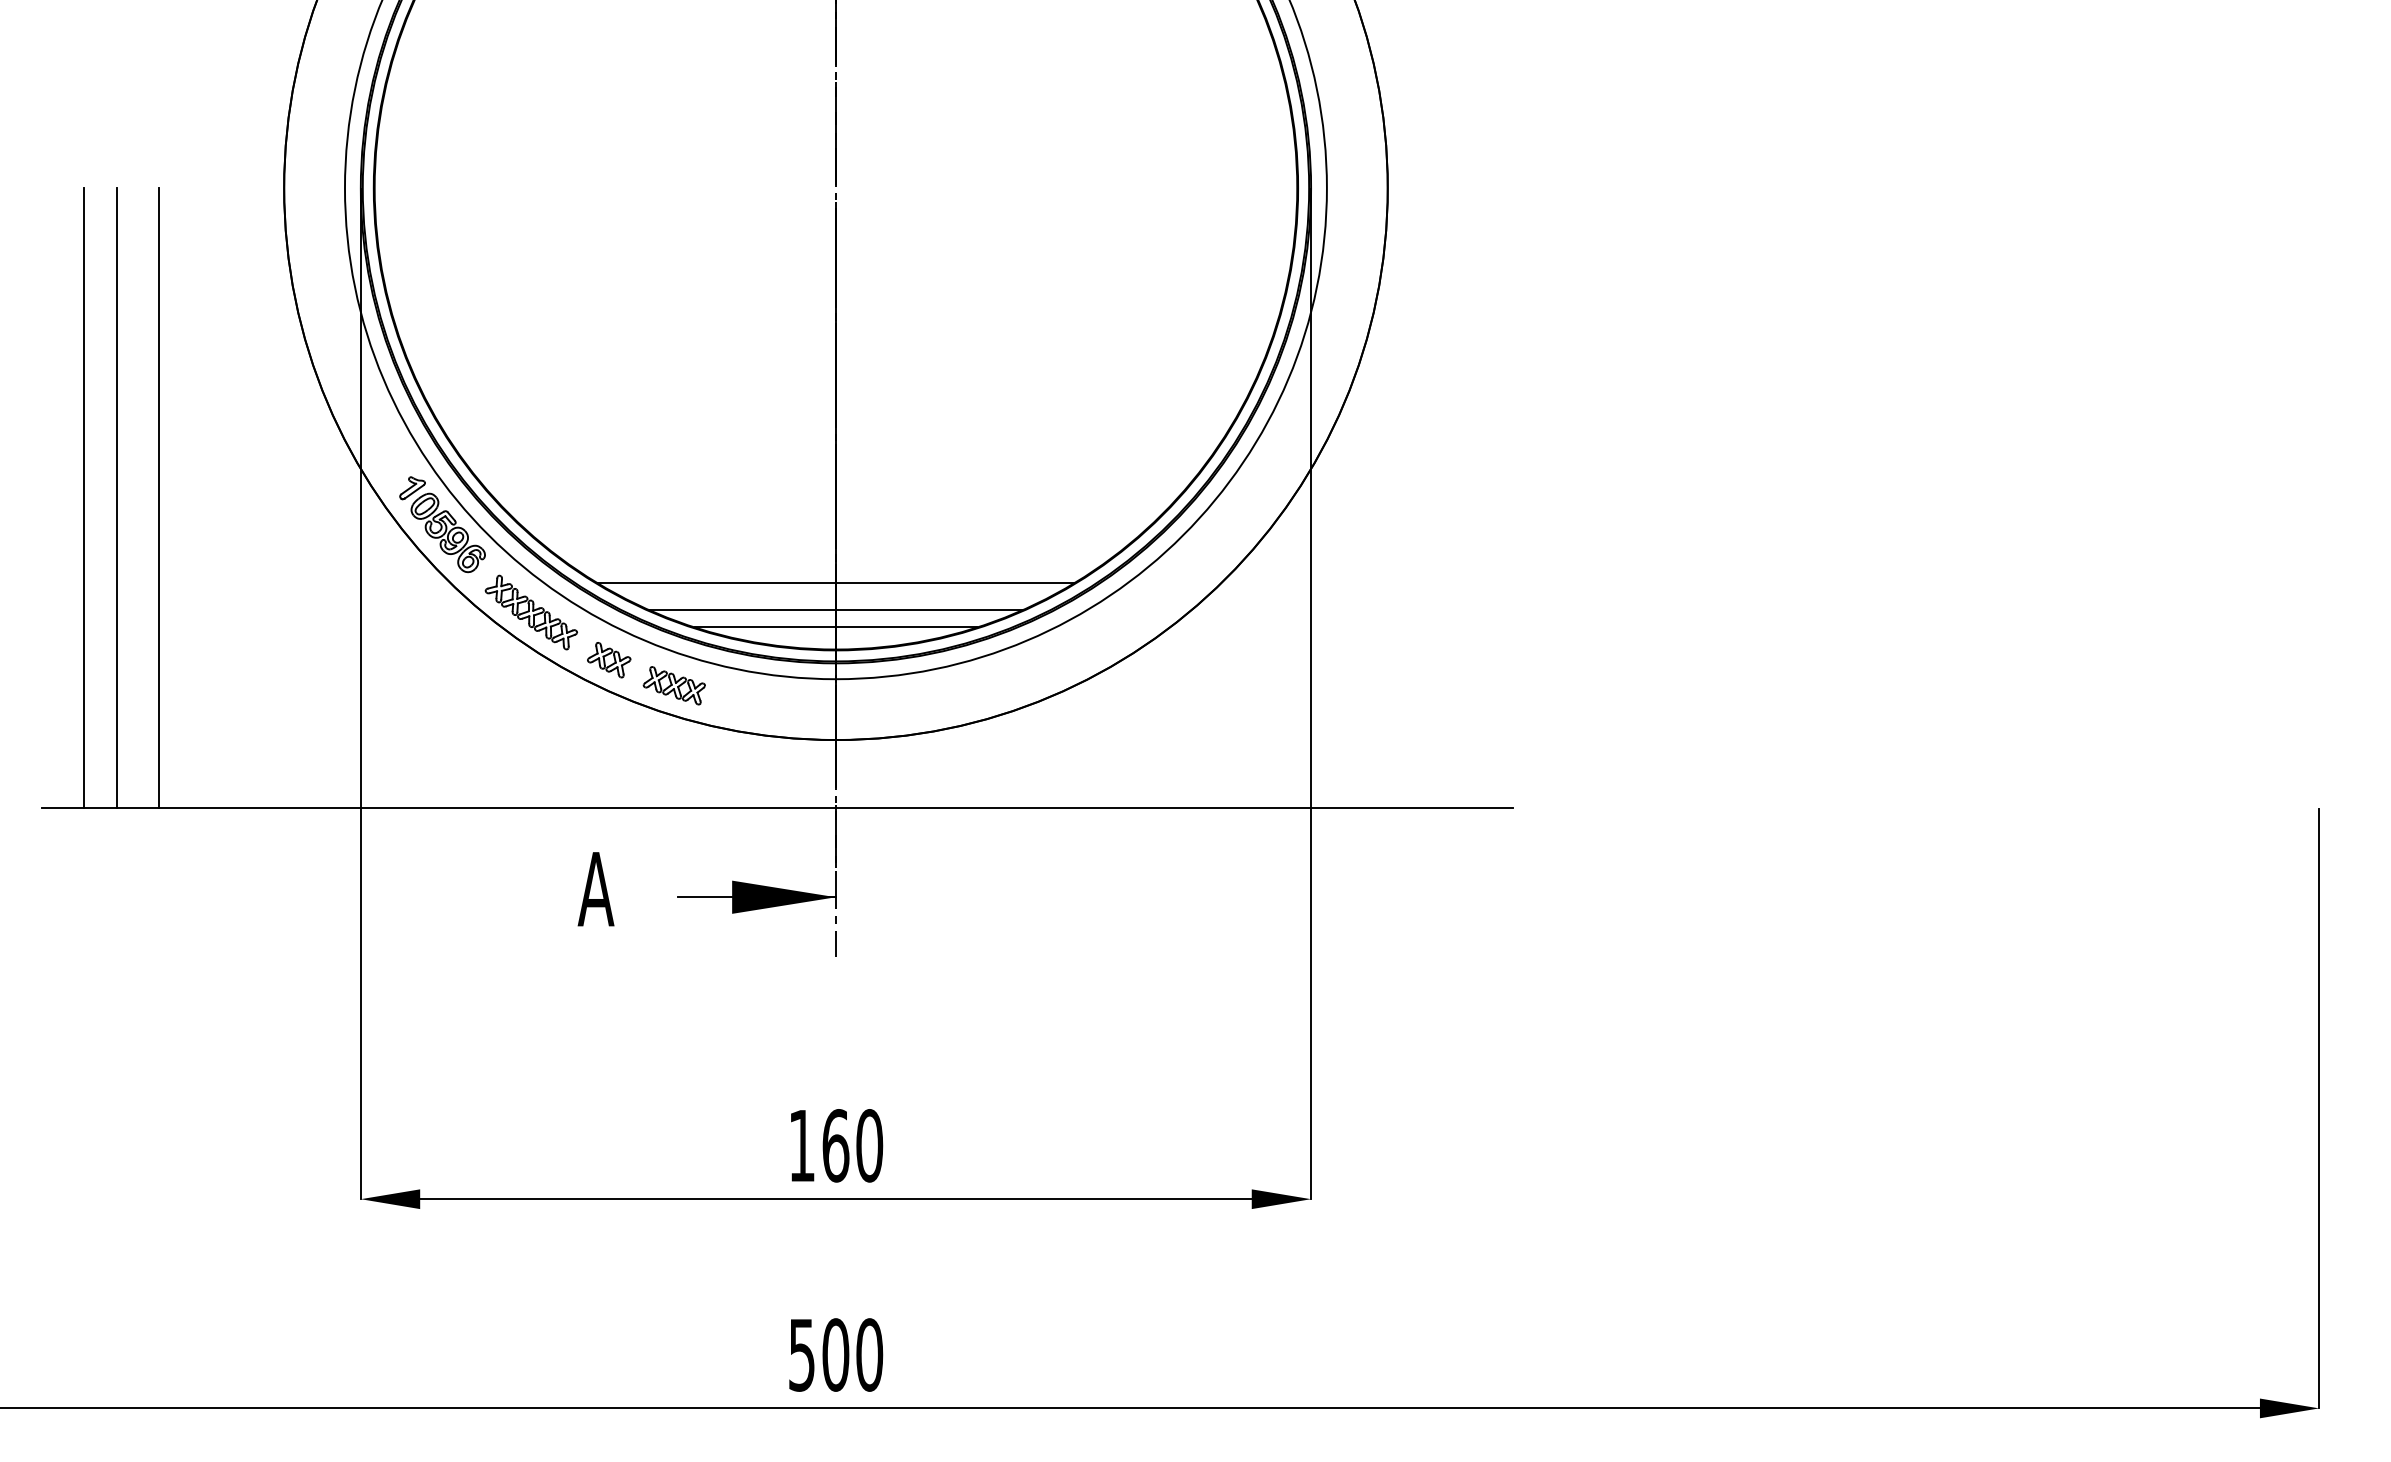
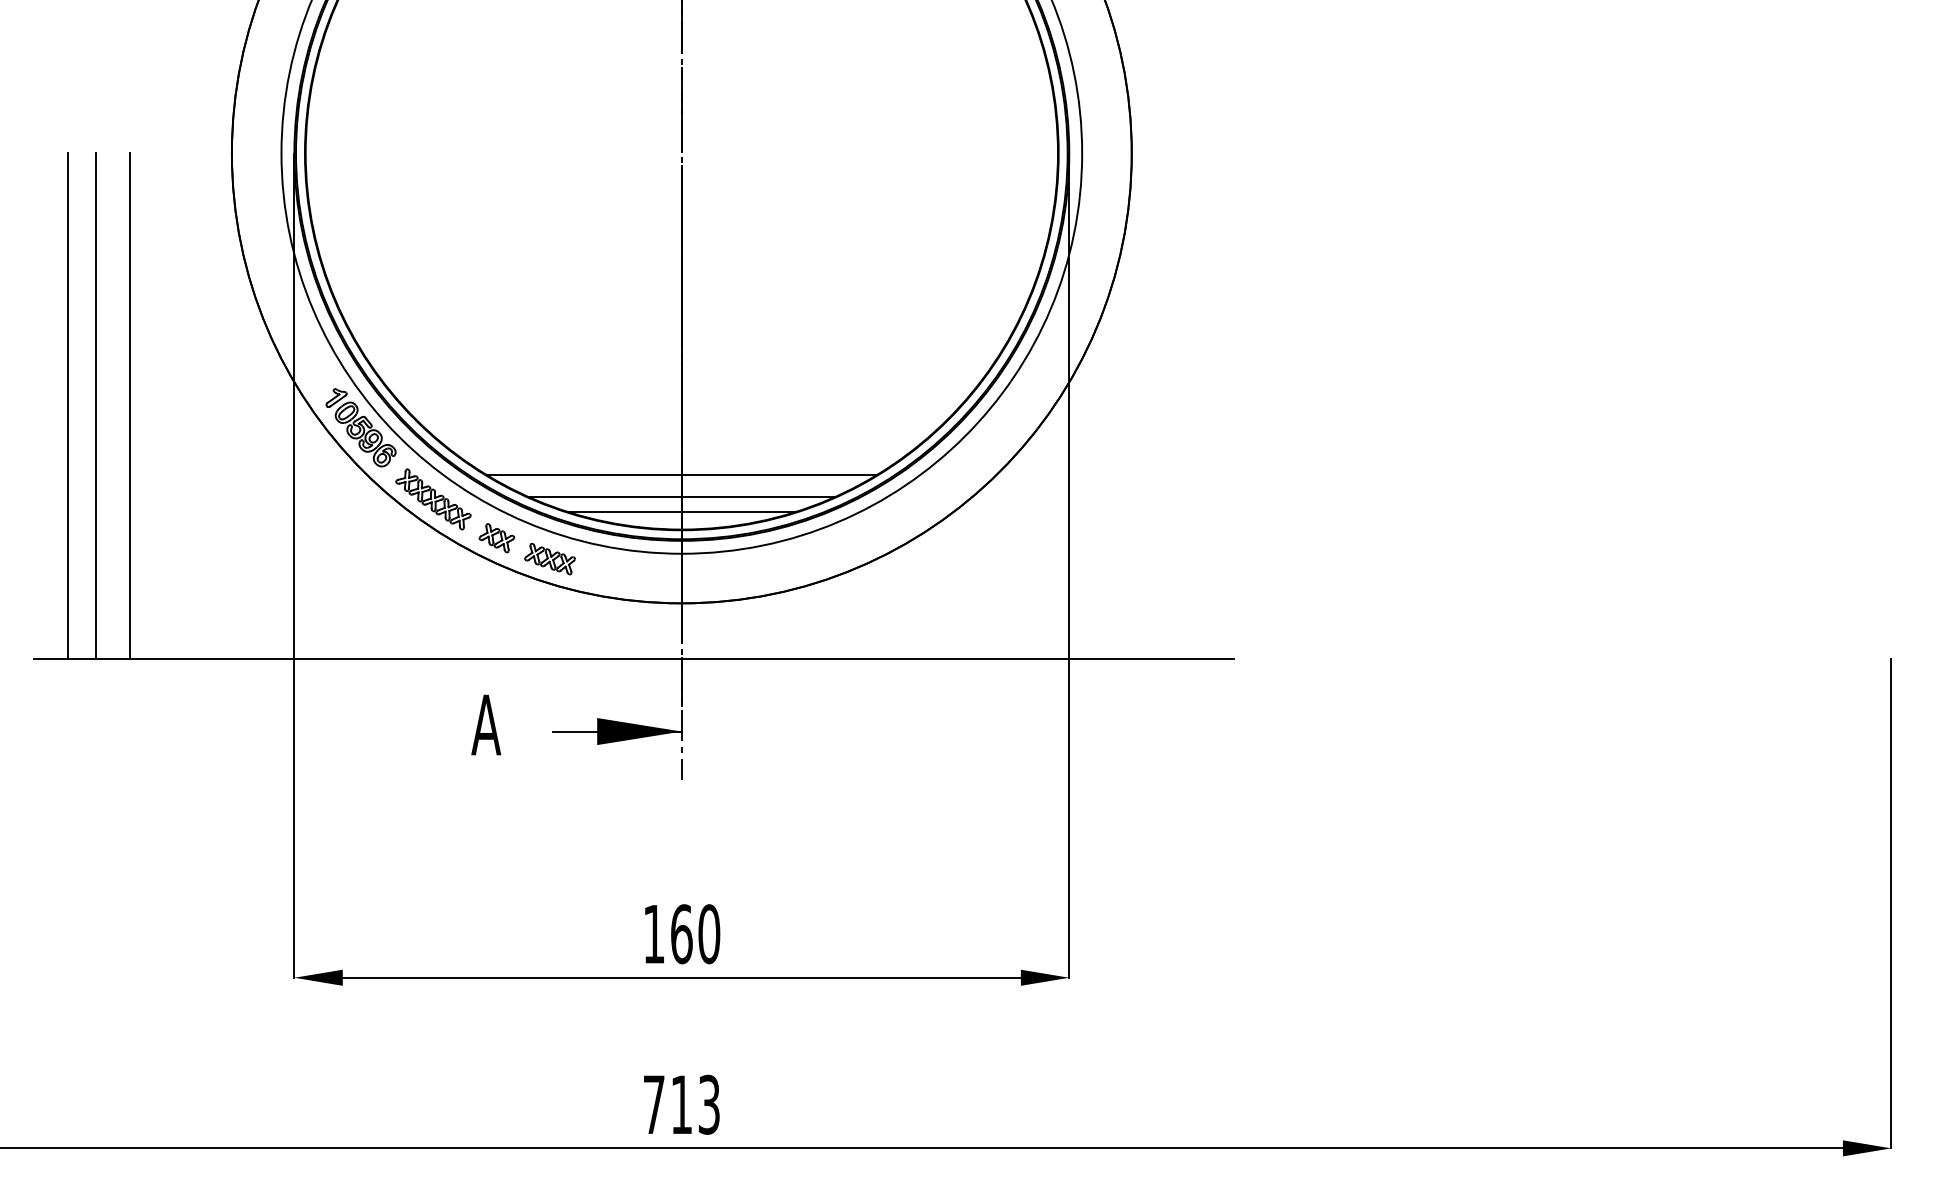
text: (836, 1354) -> (682, 1104), 500 -> 713

